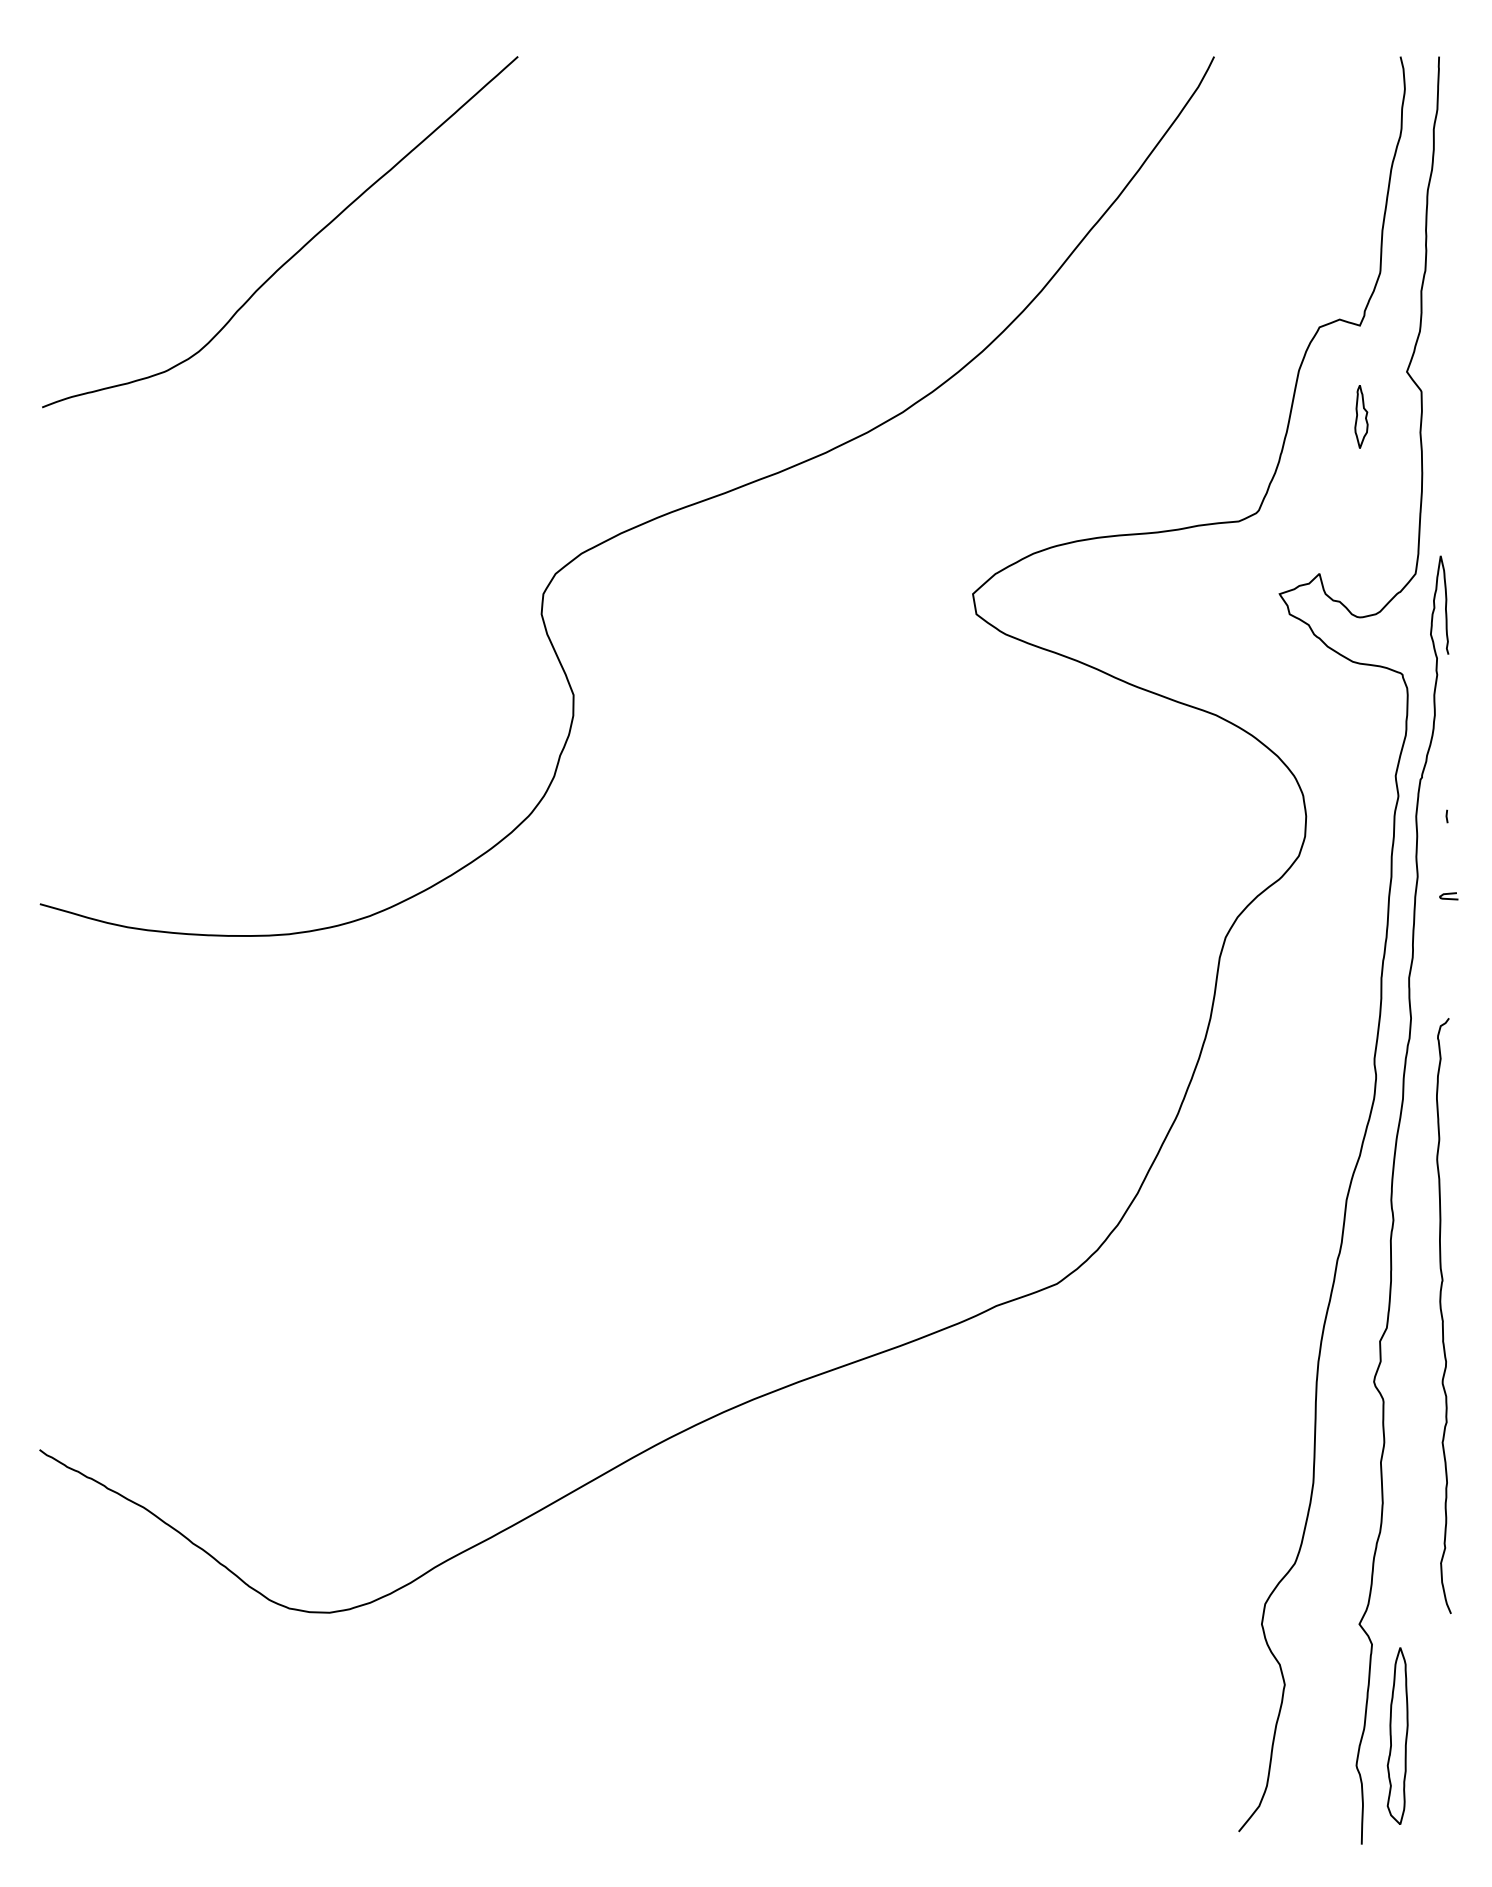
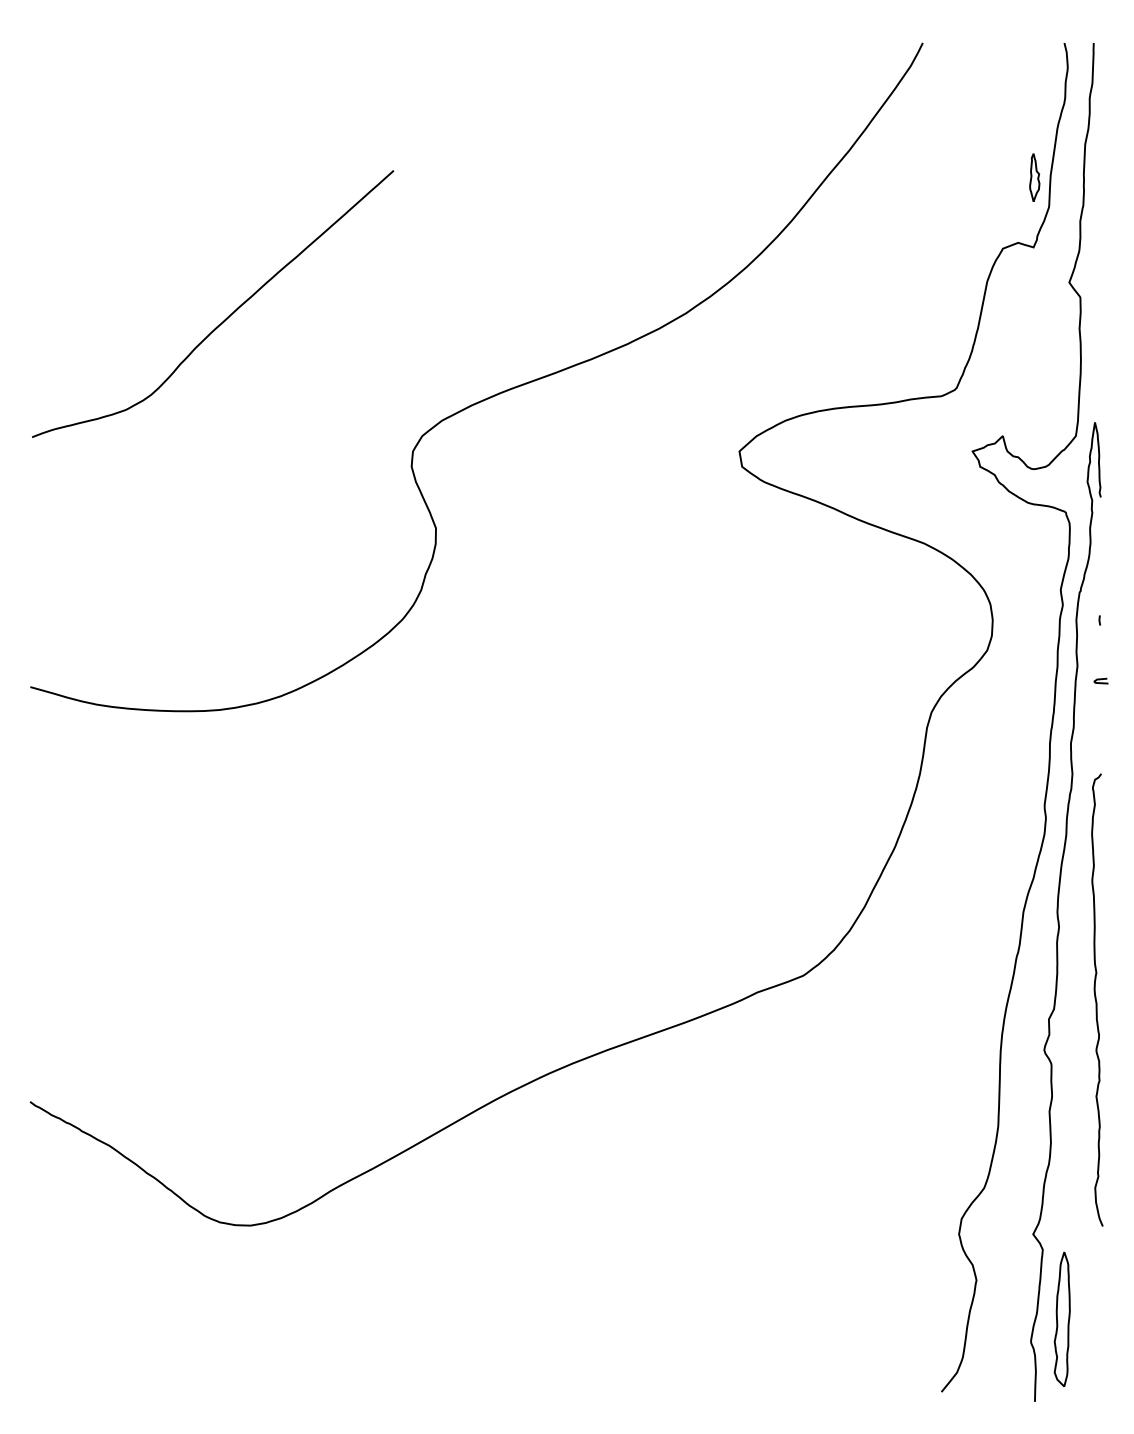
curve: (295, 252) -> (224, 319), moved
part: (1361, 416) -> (1034, 177), moved

